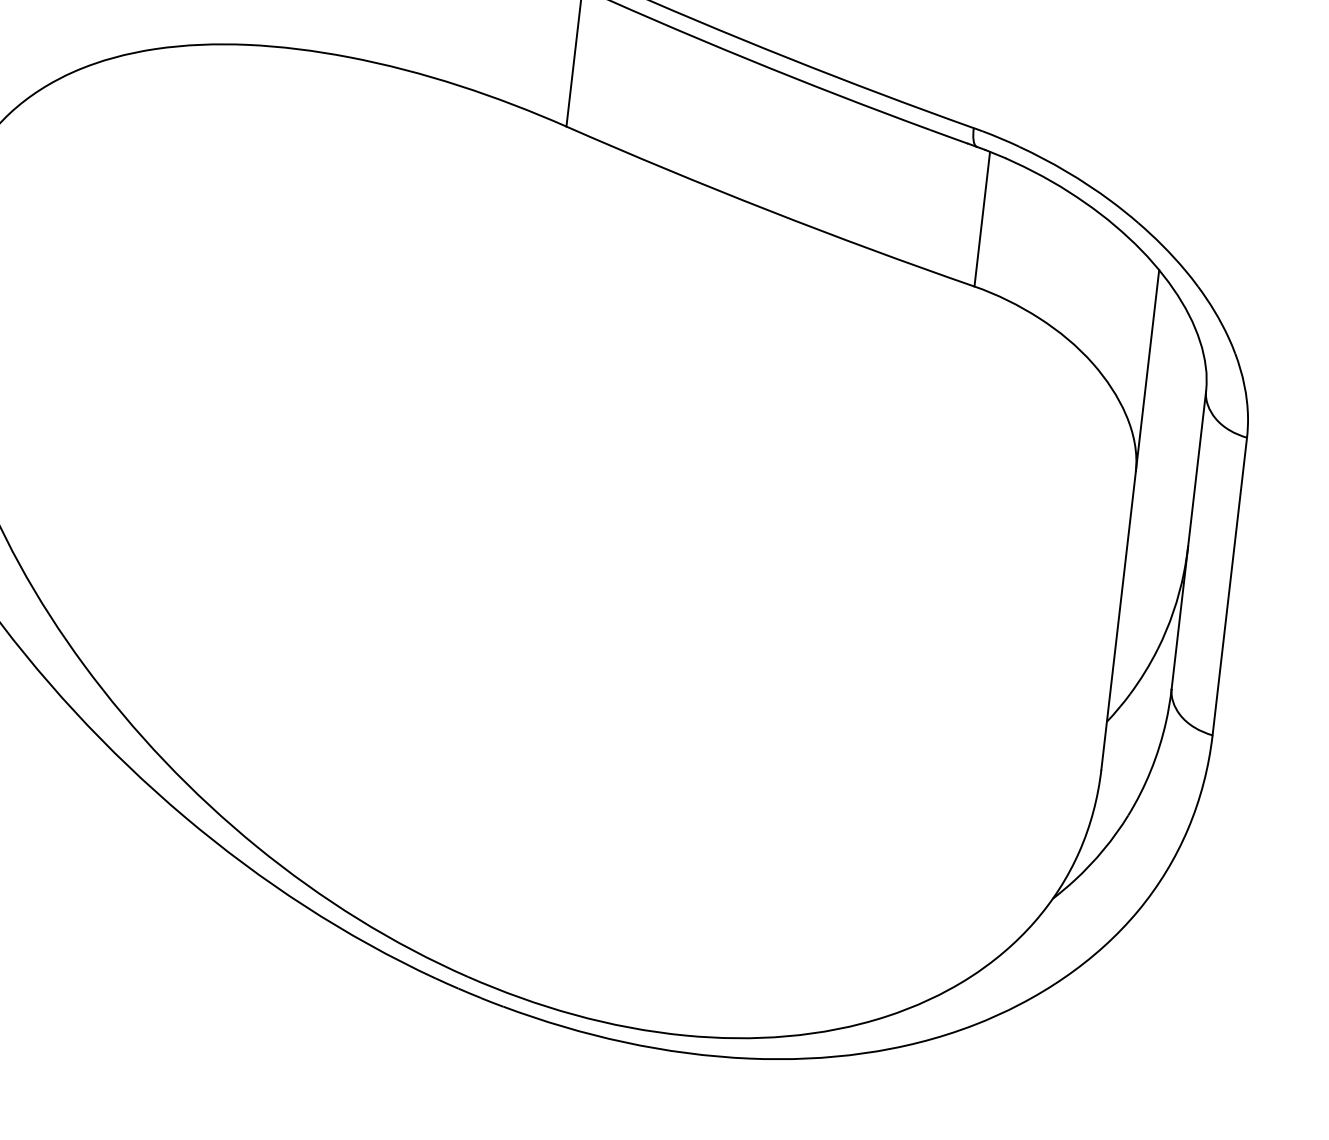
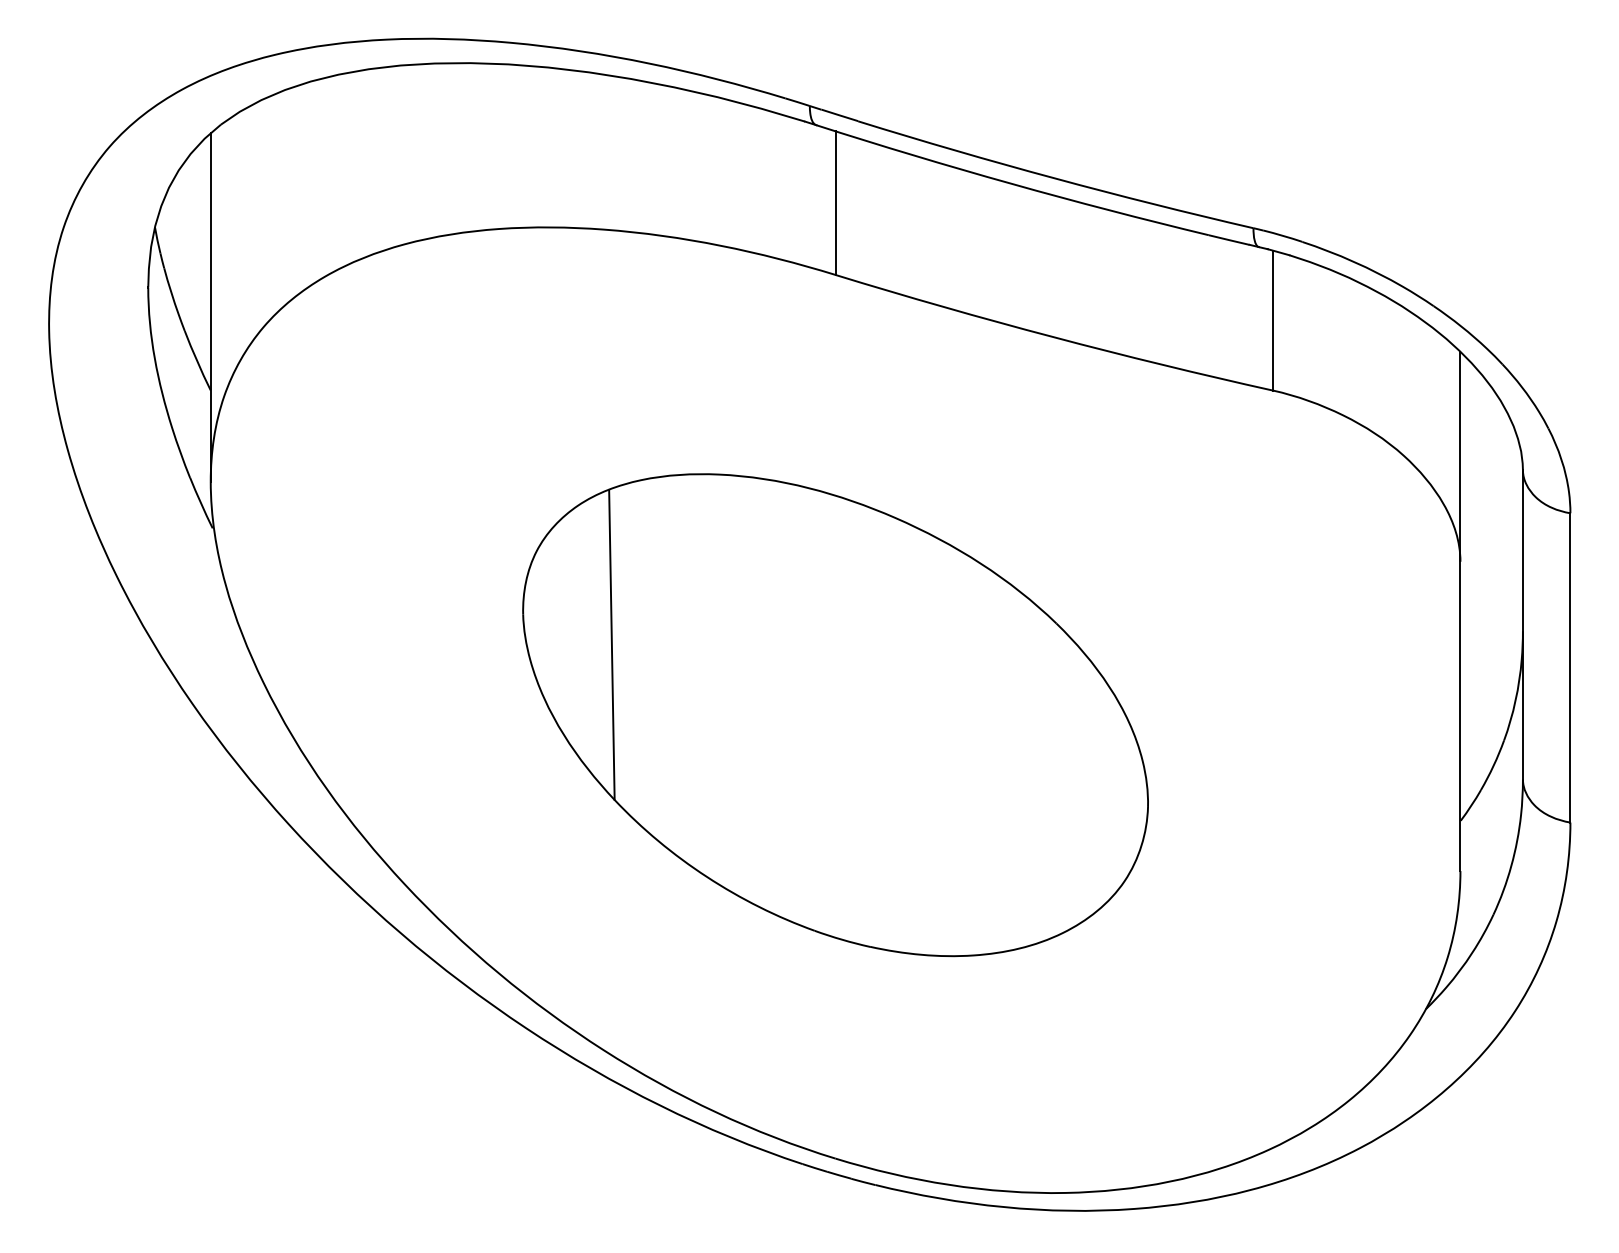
part: (517, 550) -> (835, 715), added

